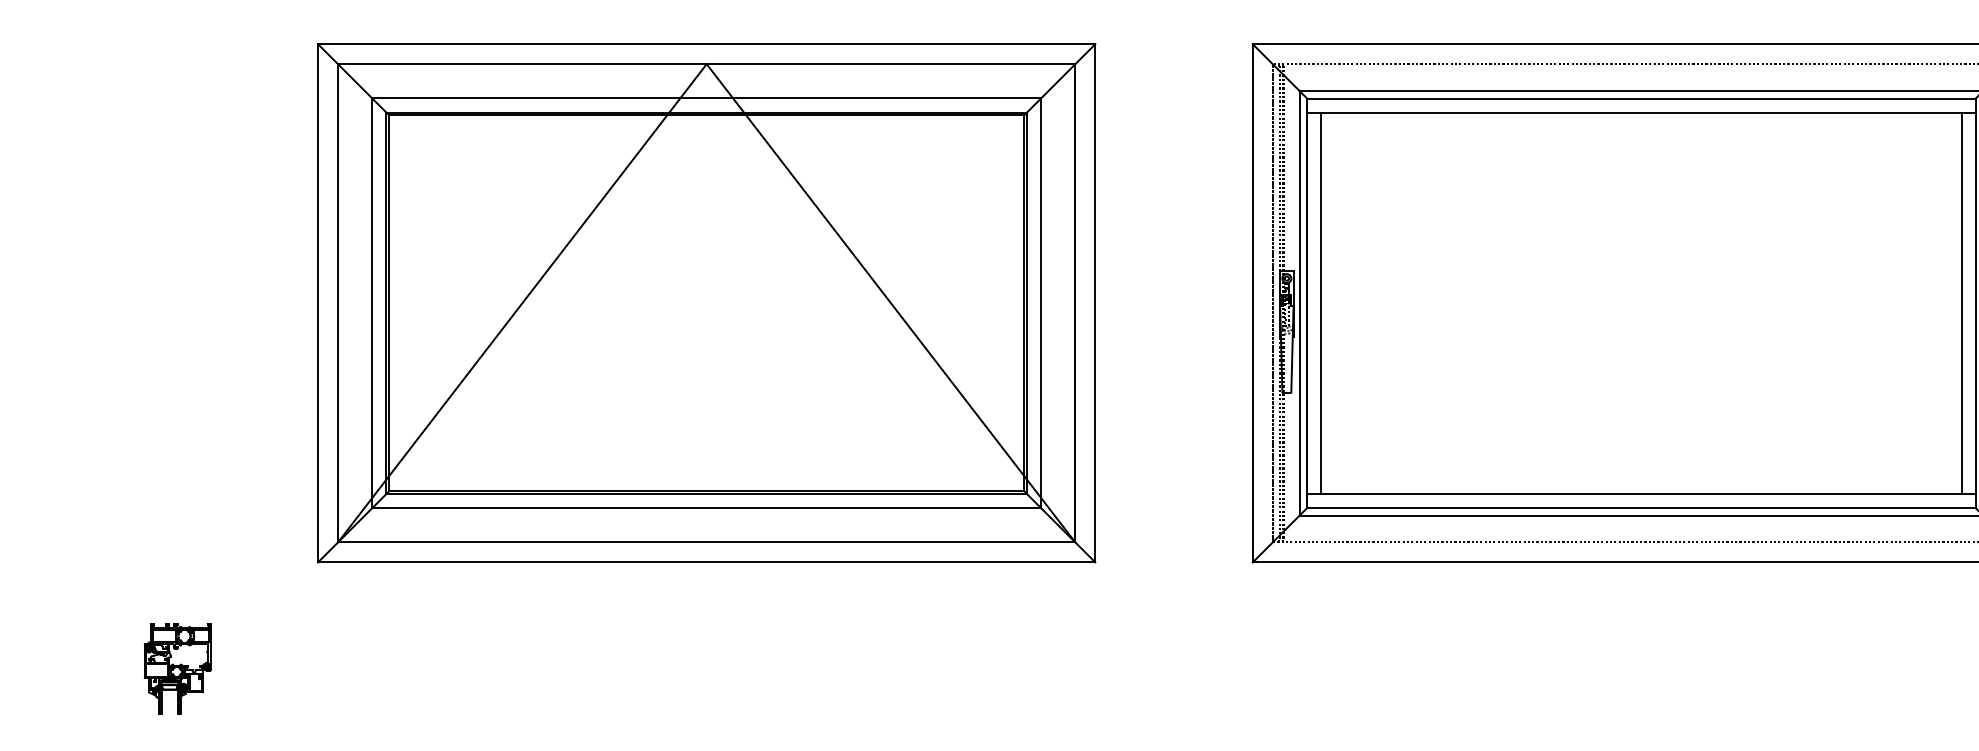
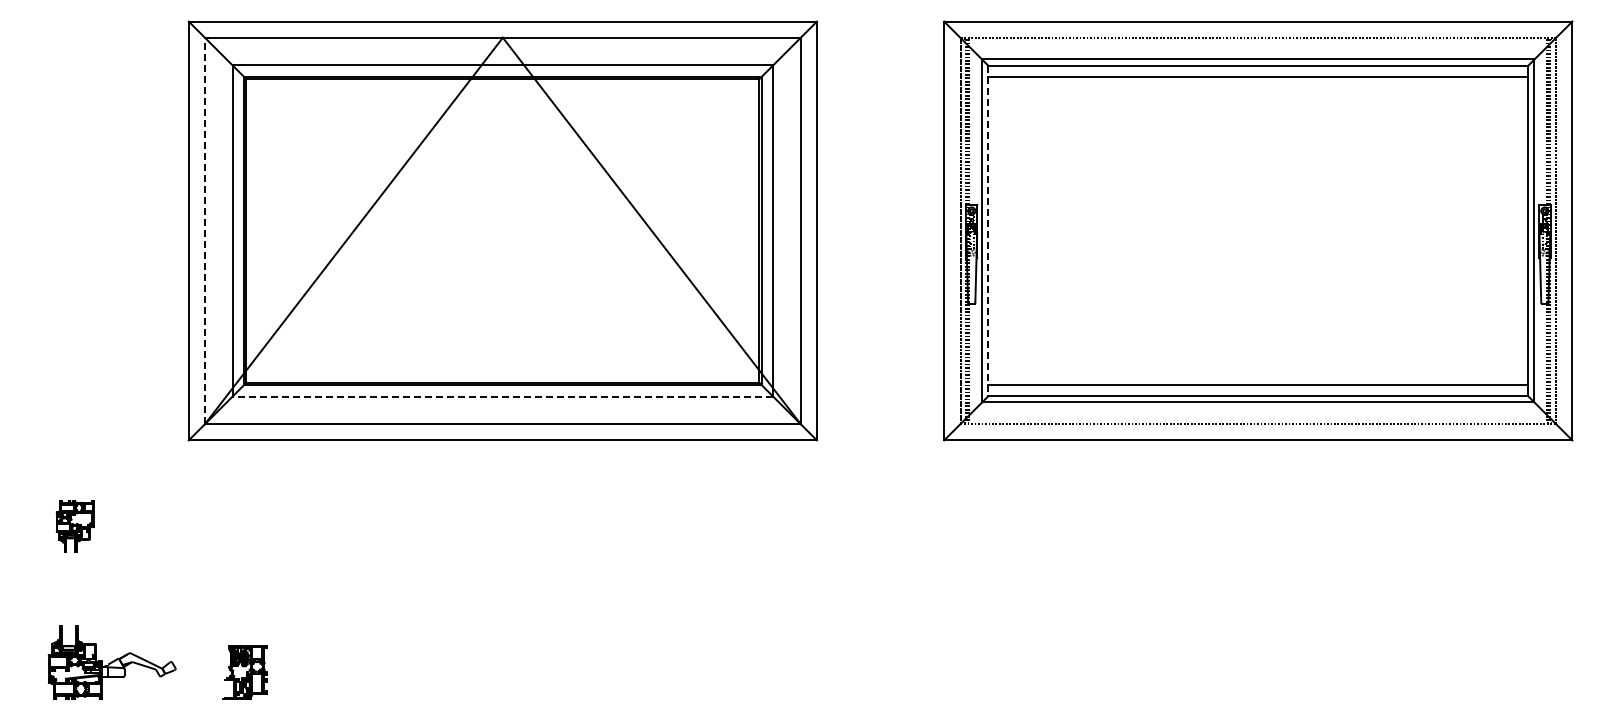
line: (337, 302) -> (204, 230), solid -> dashed
line: (1321, 302) -> (999, 230), removed
line: (1962, 302) -> (1517, 230), removed
line: (1307, 303) -> (988, 231), solid -> dashed
line: (706, 508) -> (502, 396), solid -> dashed
part: (176, 668) -> (74, 526), size x0.7

